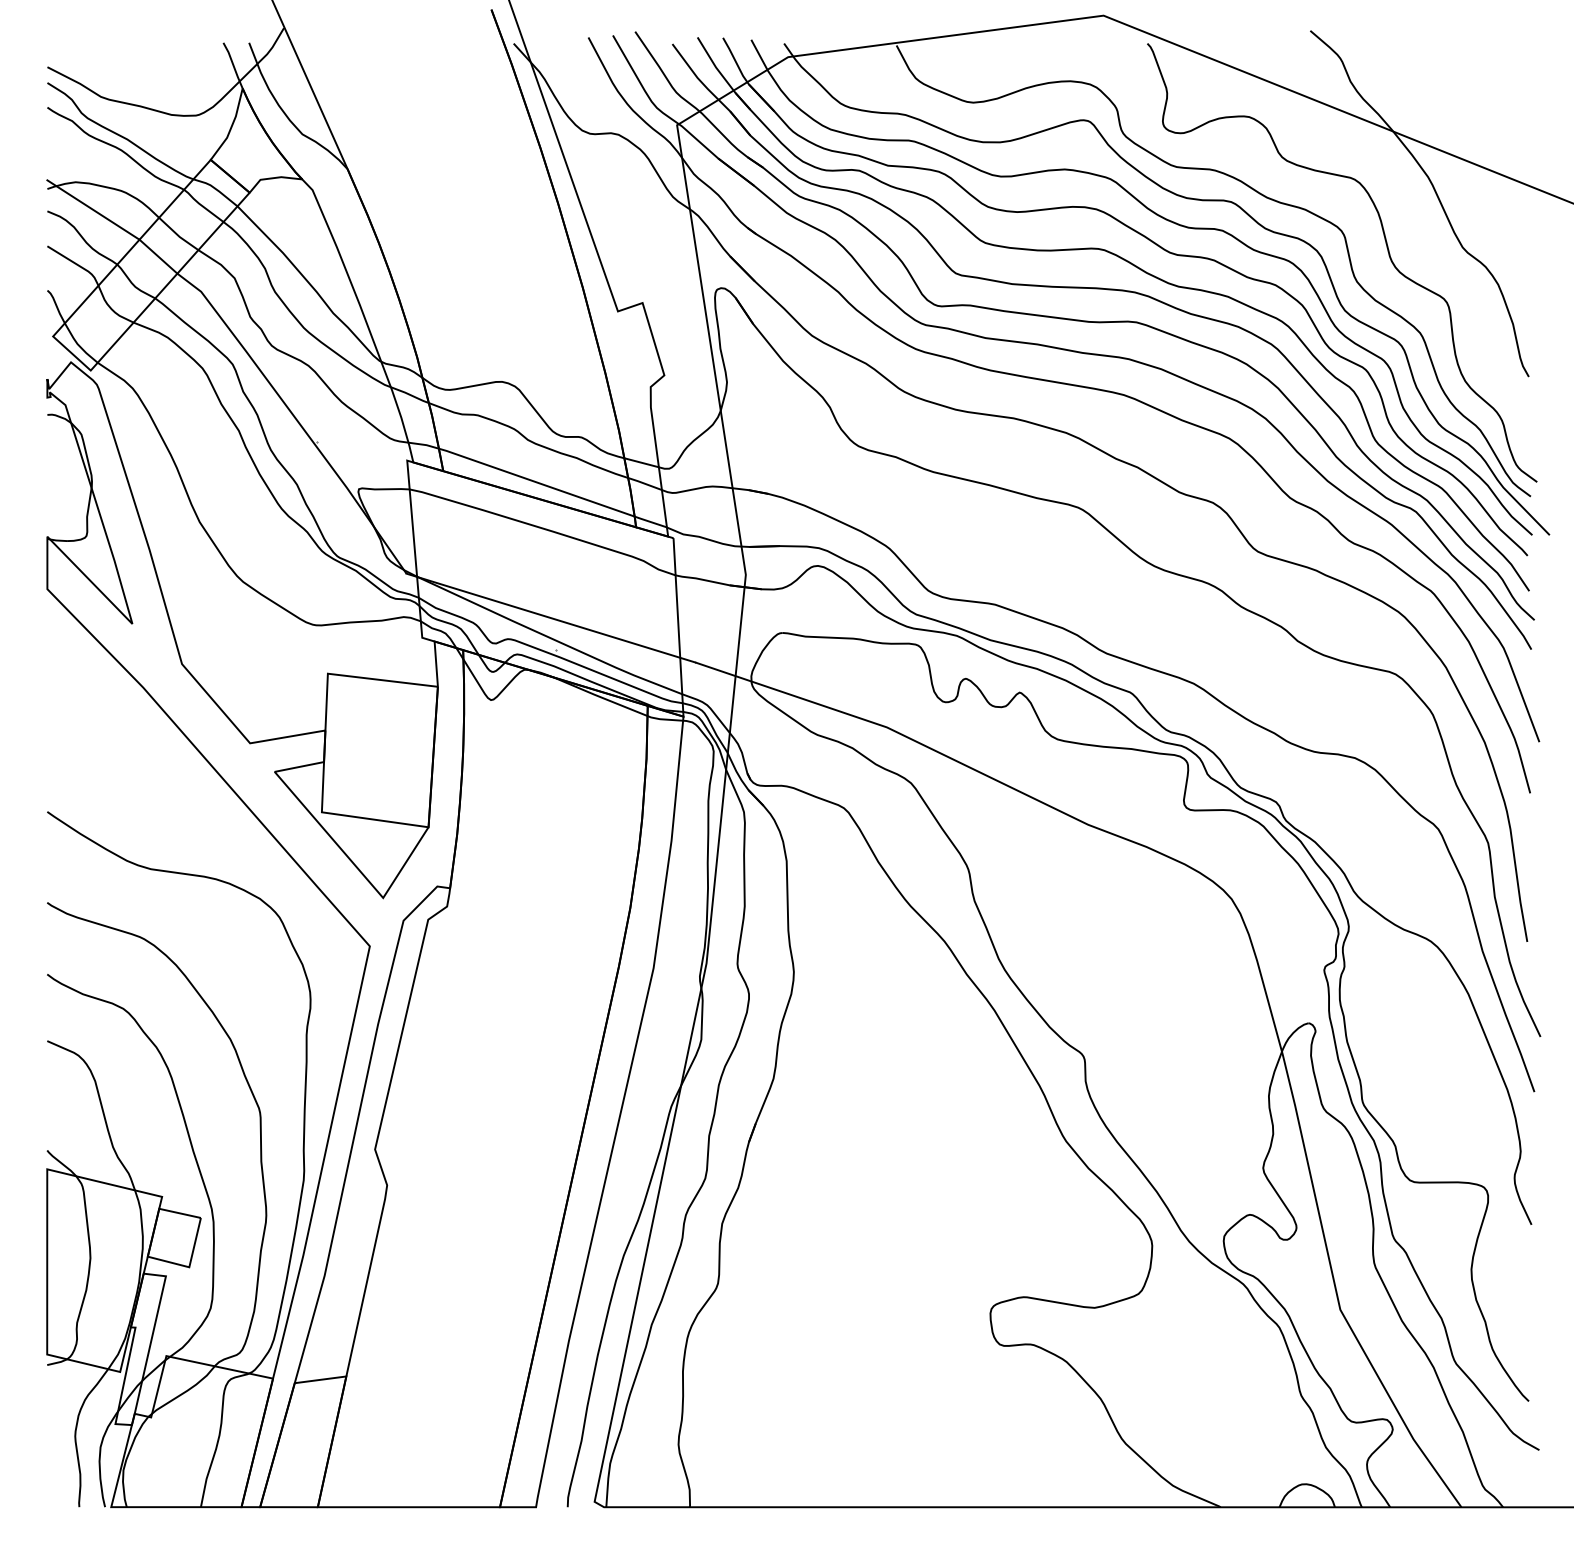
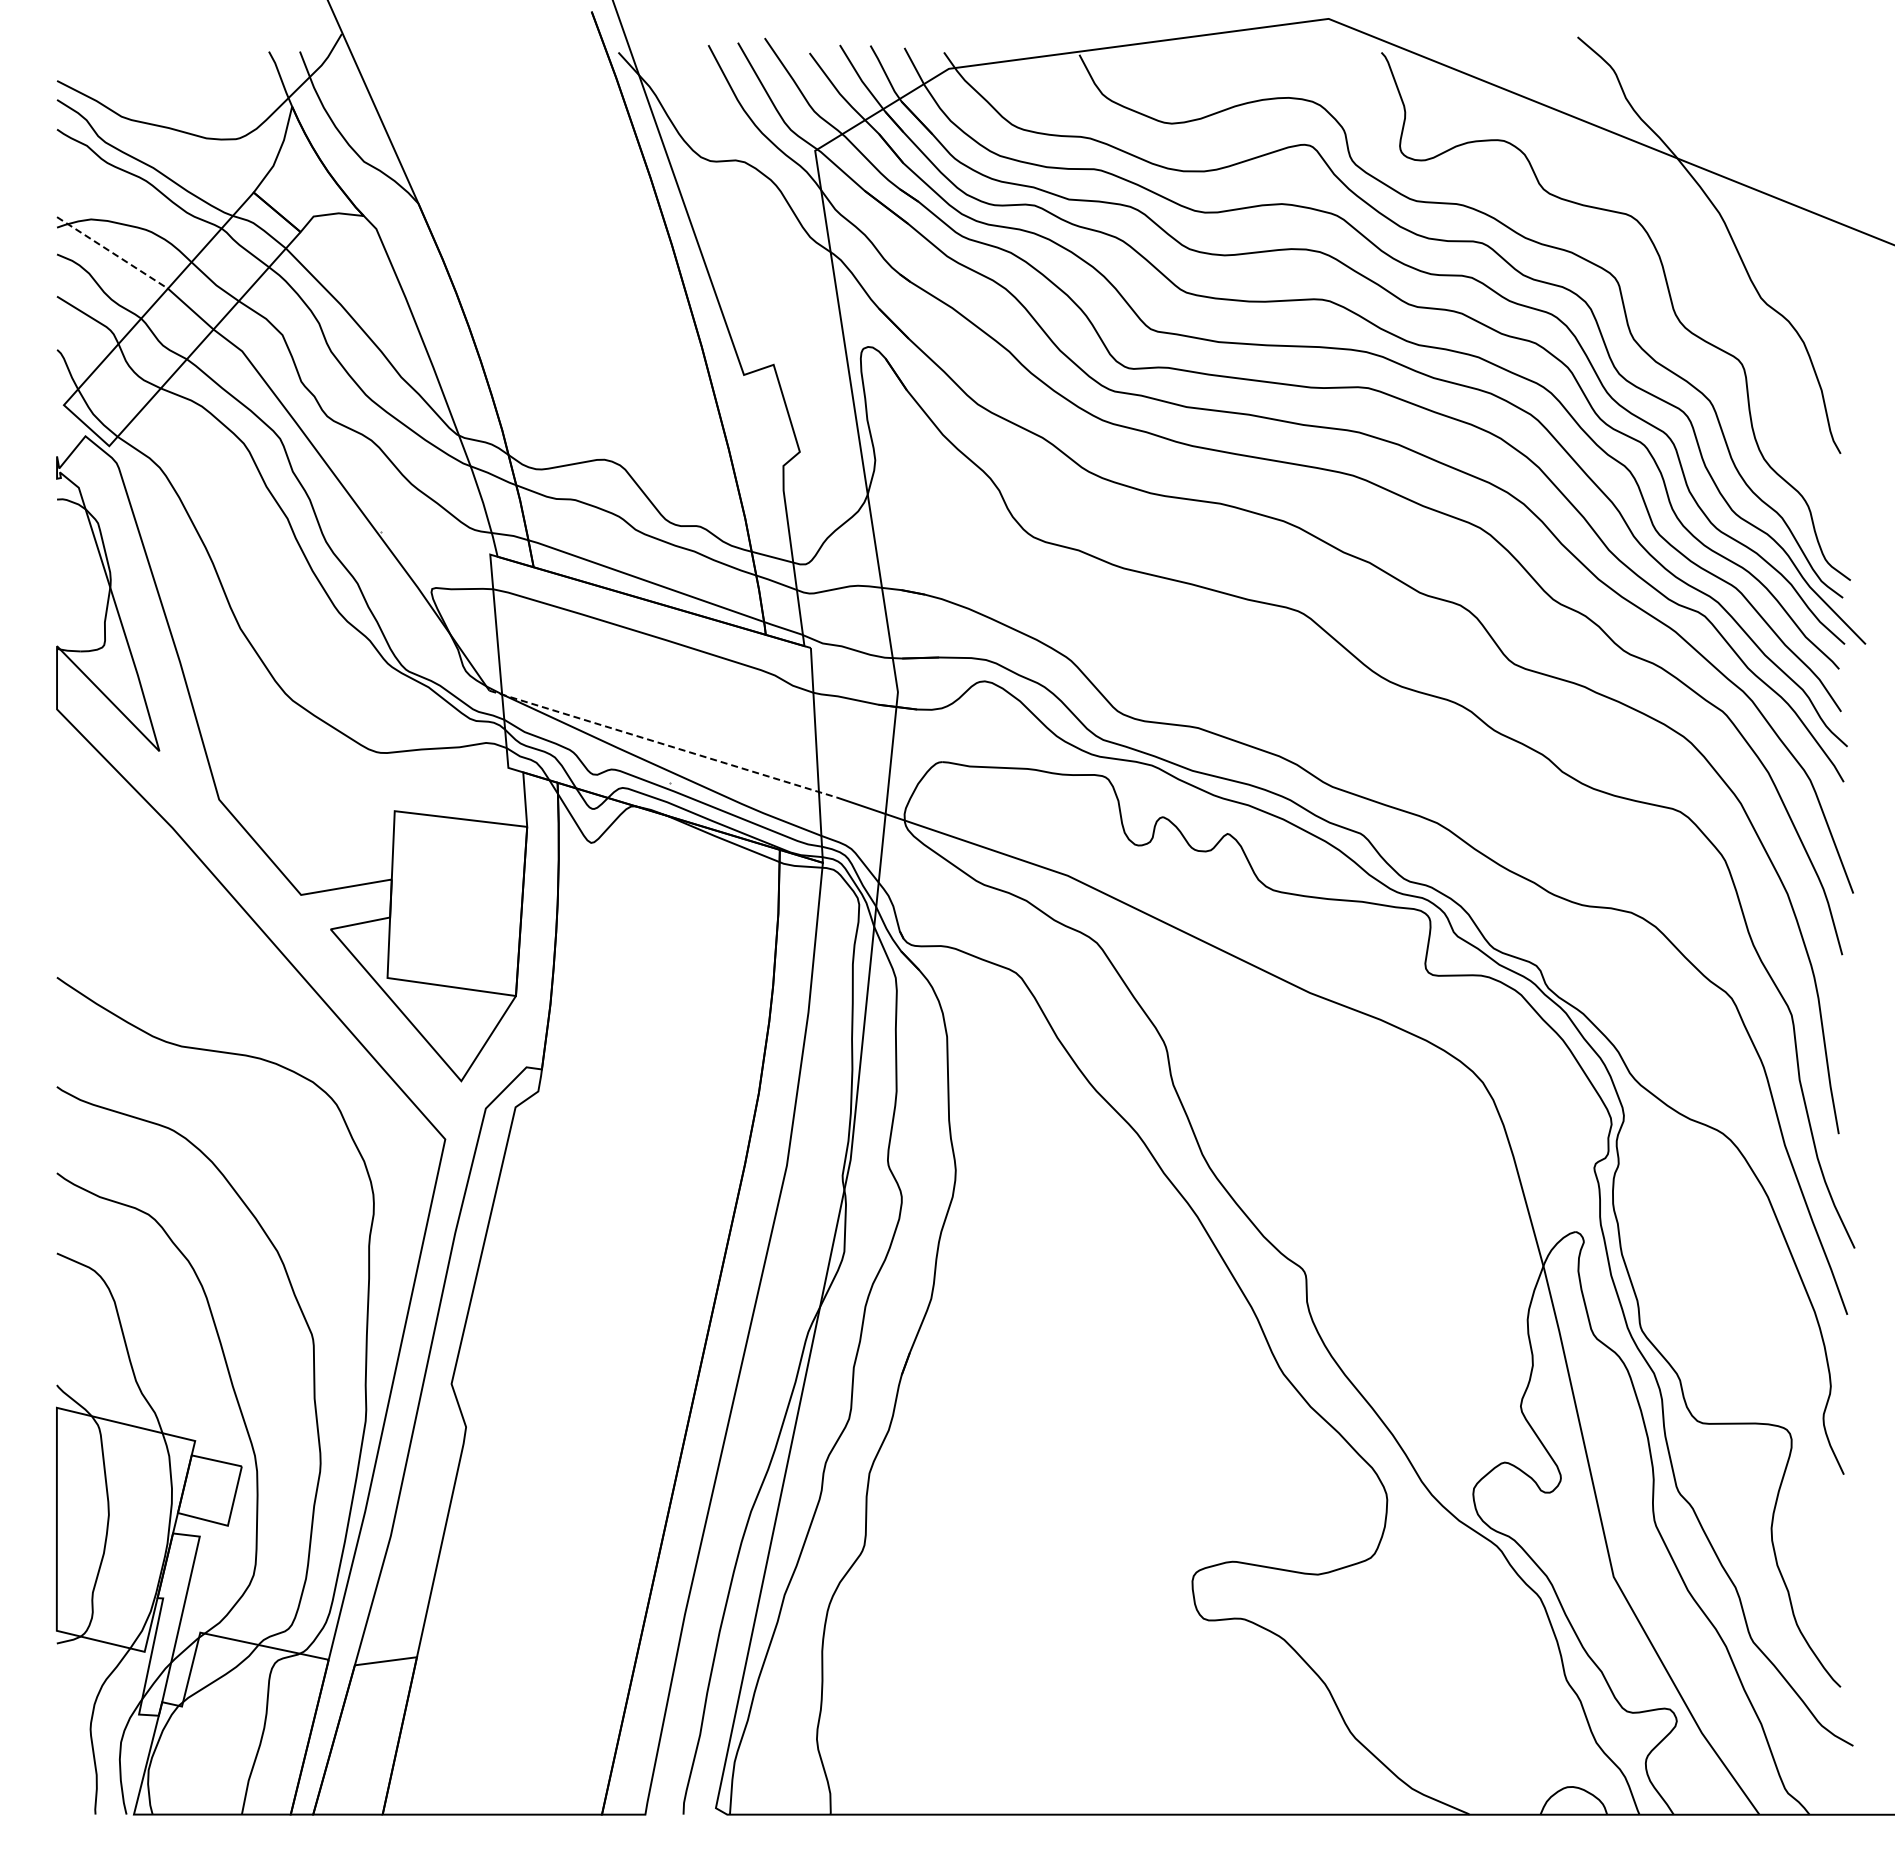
line: (93, 210) -> (112, 253), solid -> dashed
line: (551, 618) -> (663, 744), solid -> dashed

